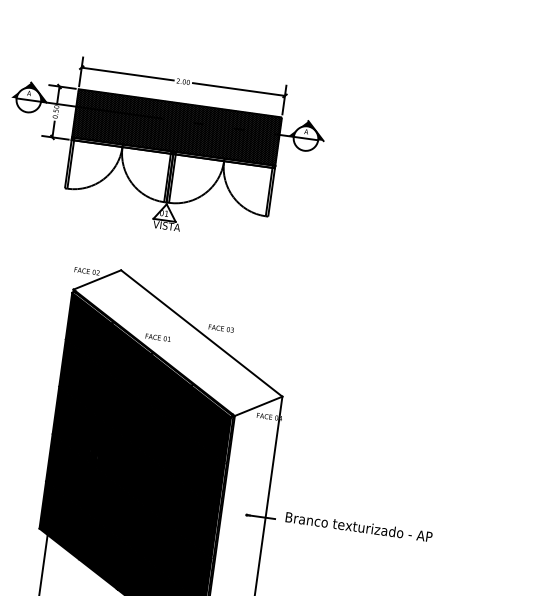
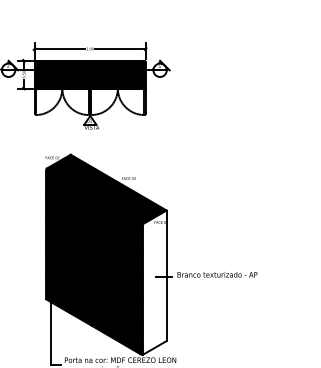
fill: (177, 342) -> (106, 189), added

